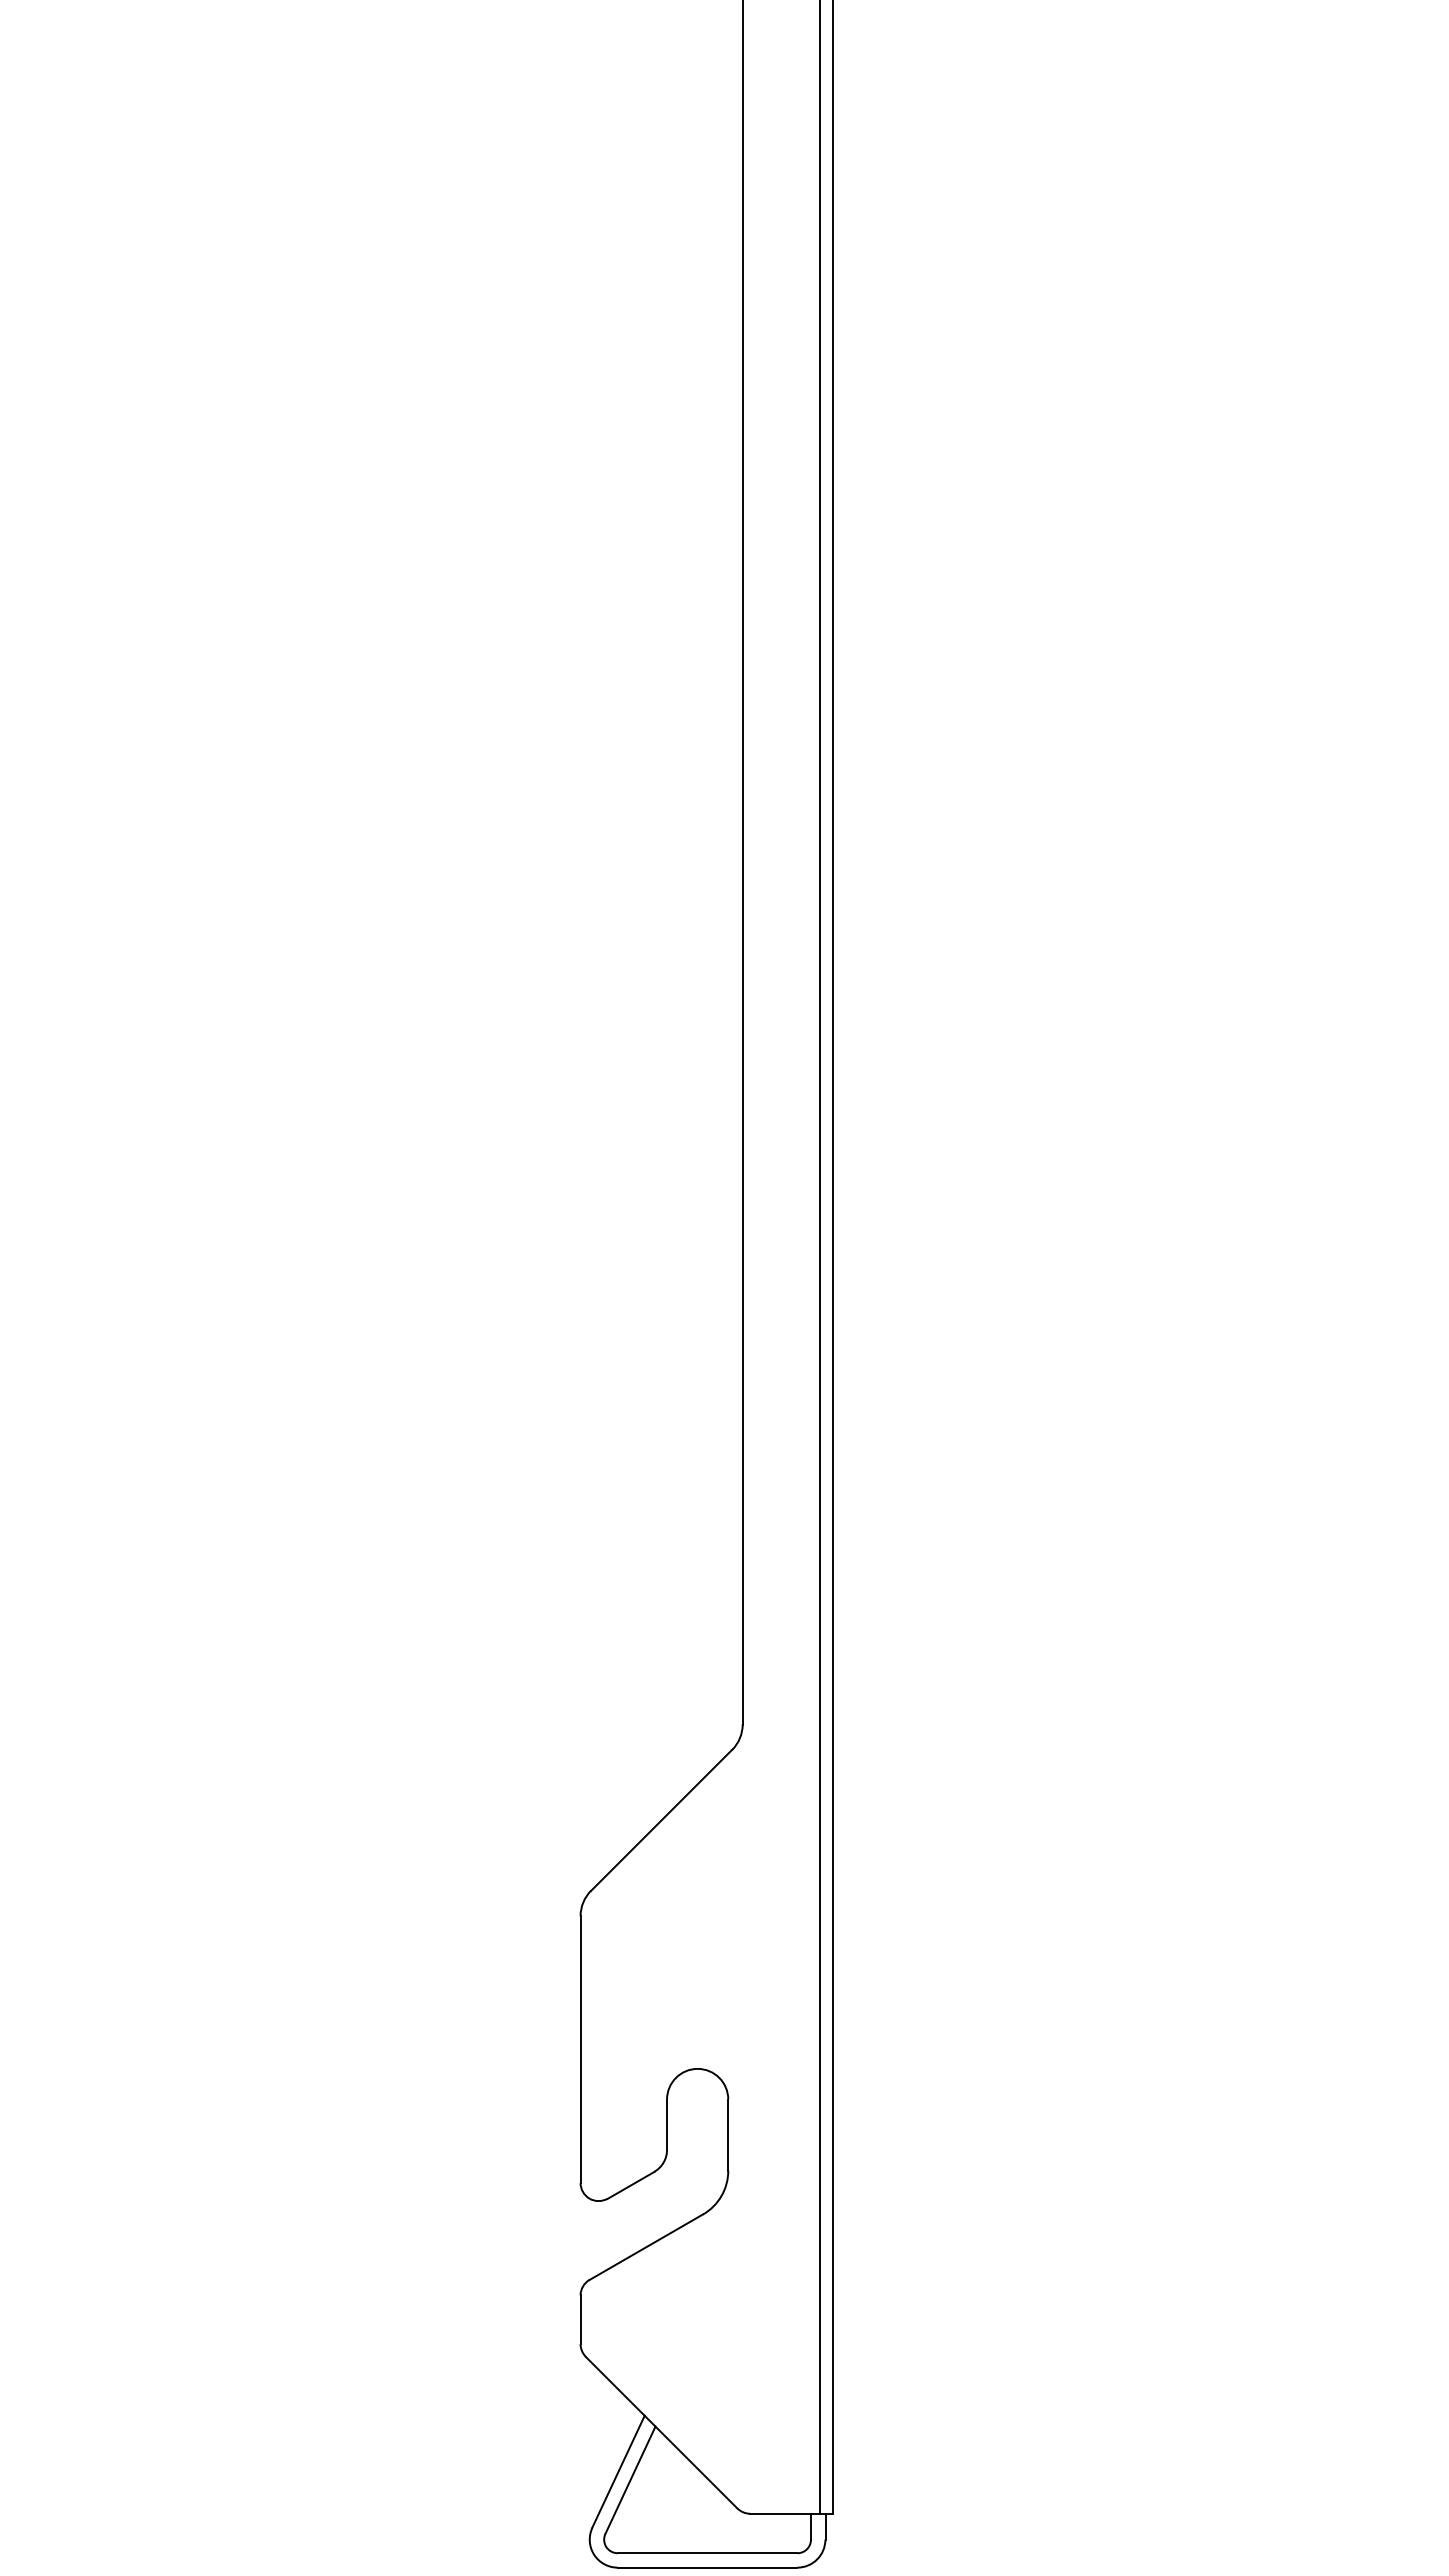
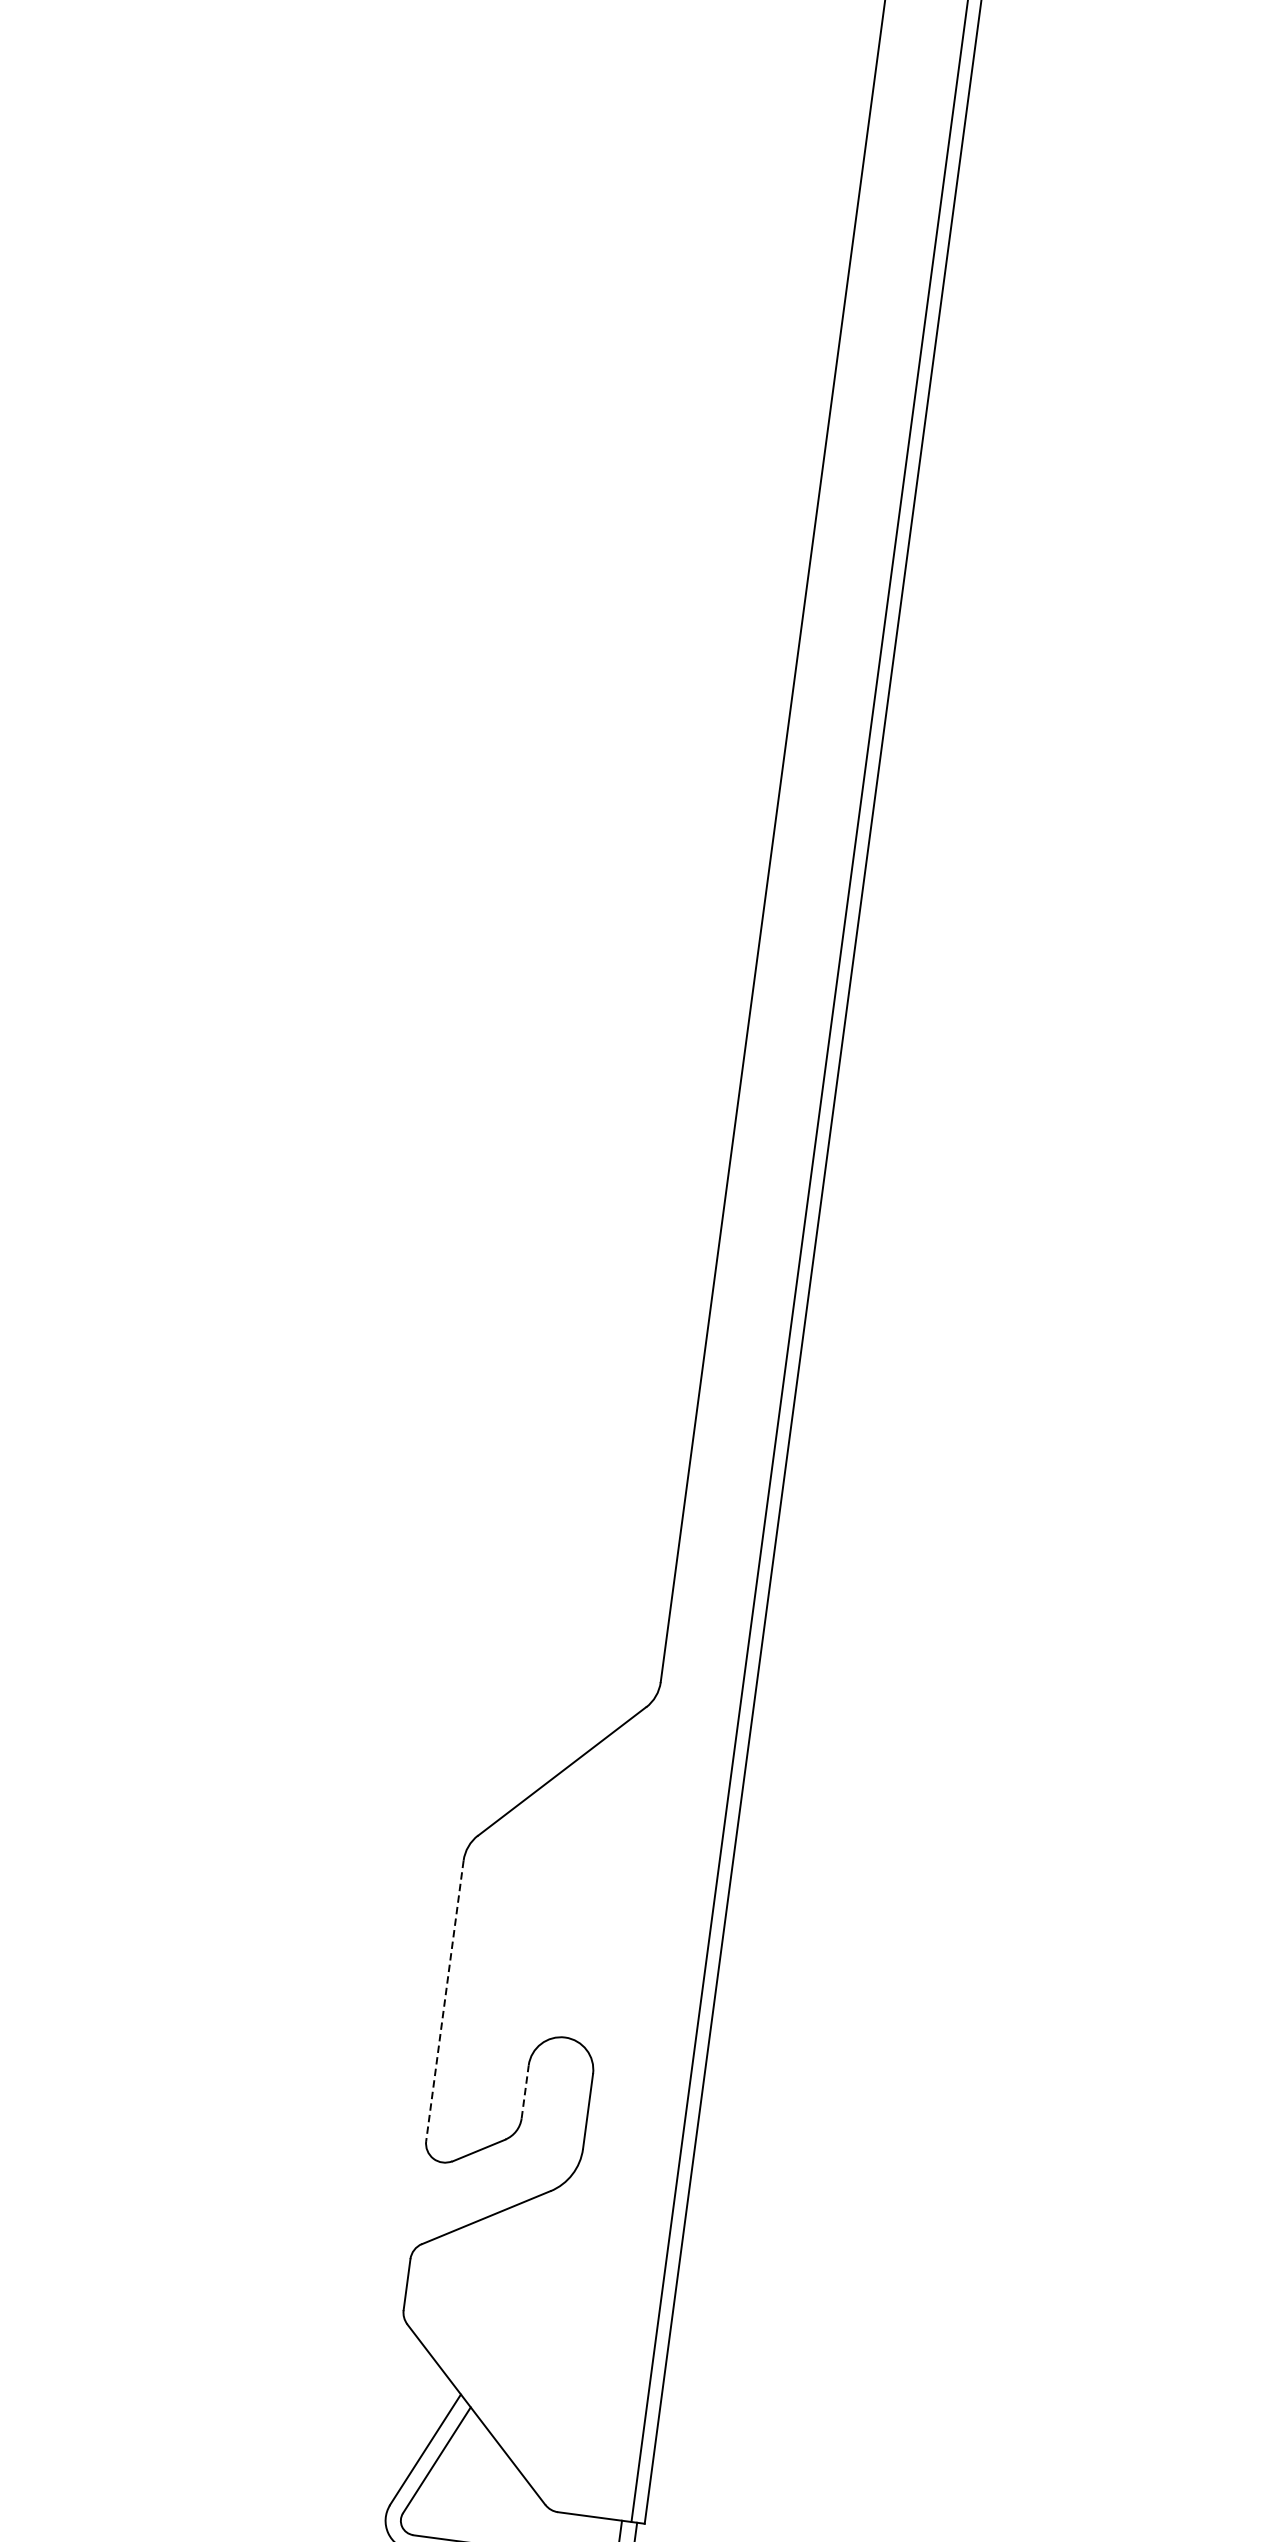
line: (580, 2050) -> (444, 2001), solid -> dashed
line: (667, 2124) -> (525, 2091), solid -> dashed

